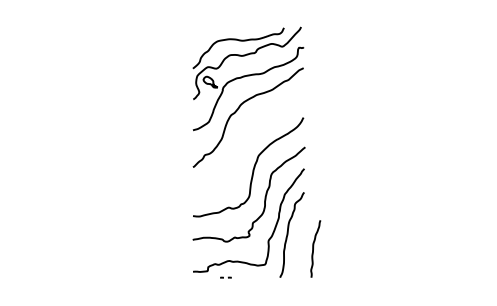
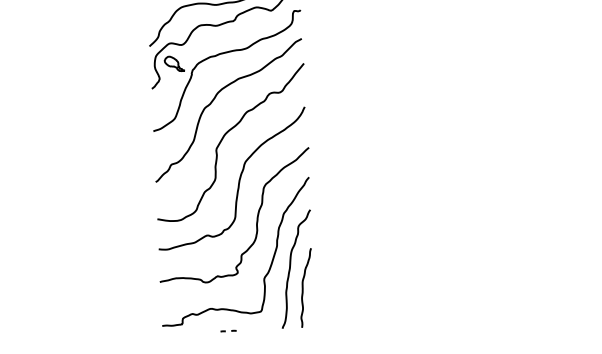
curve: (244, 137) -> (224, 137), added
curve: (314, 247) -> (304, 286), moved
line: (223, 277) -> (225, 331), moved

